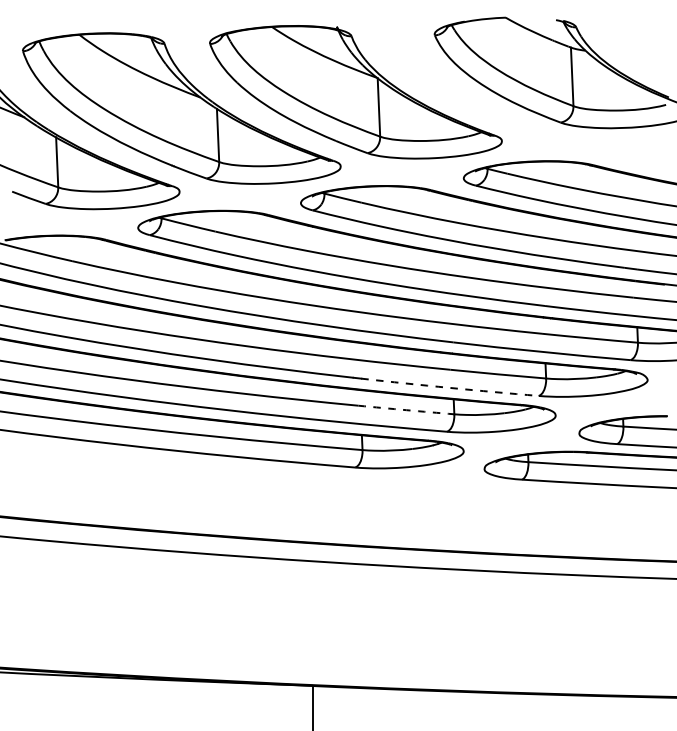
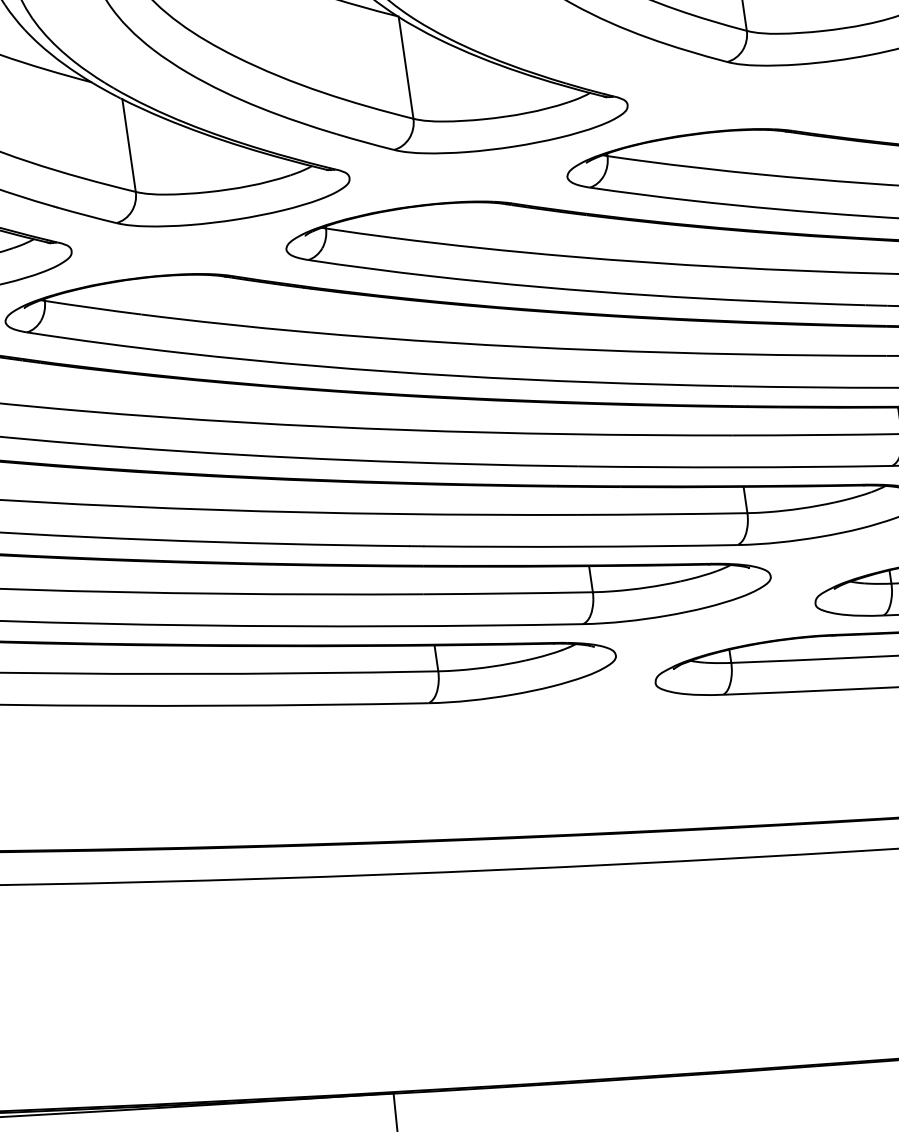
arc: (449, 387) -> (579, 546), dashed -> solid
arc: (406, 410) -> (508, 594), dashed -> solid

